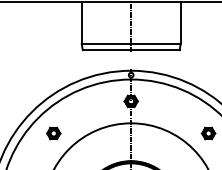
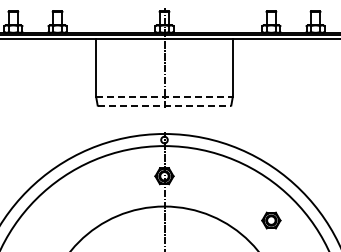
line: (131, 44) -> (164, 97), solid -> dashed
line: (131, 50) -> (164, 105), solid -> dashed
part: (53, 133) -> (57, 220), removed

